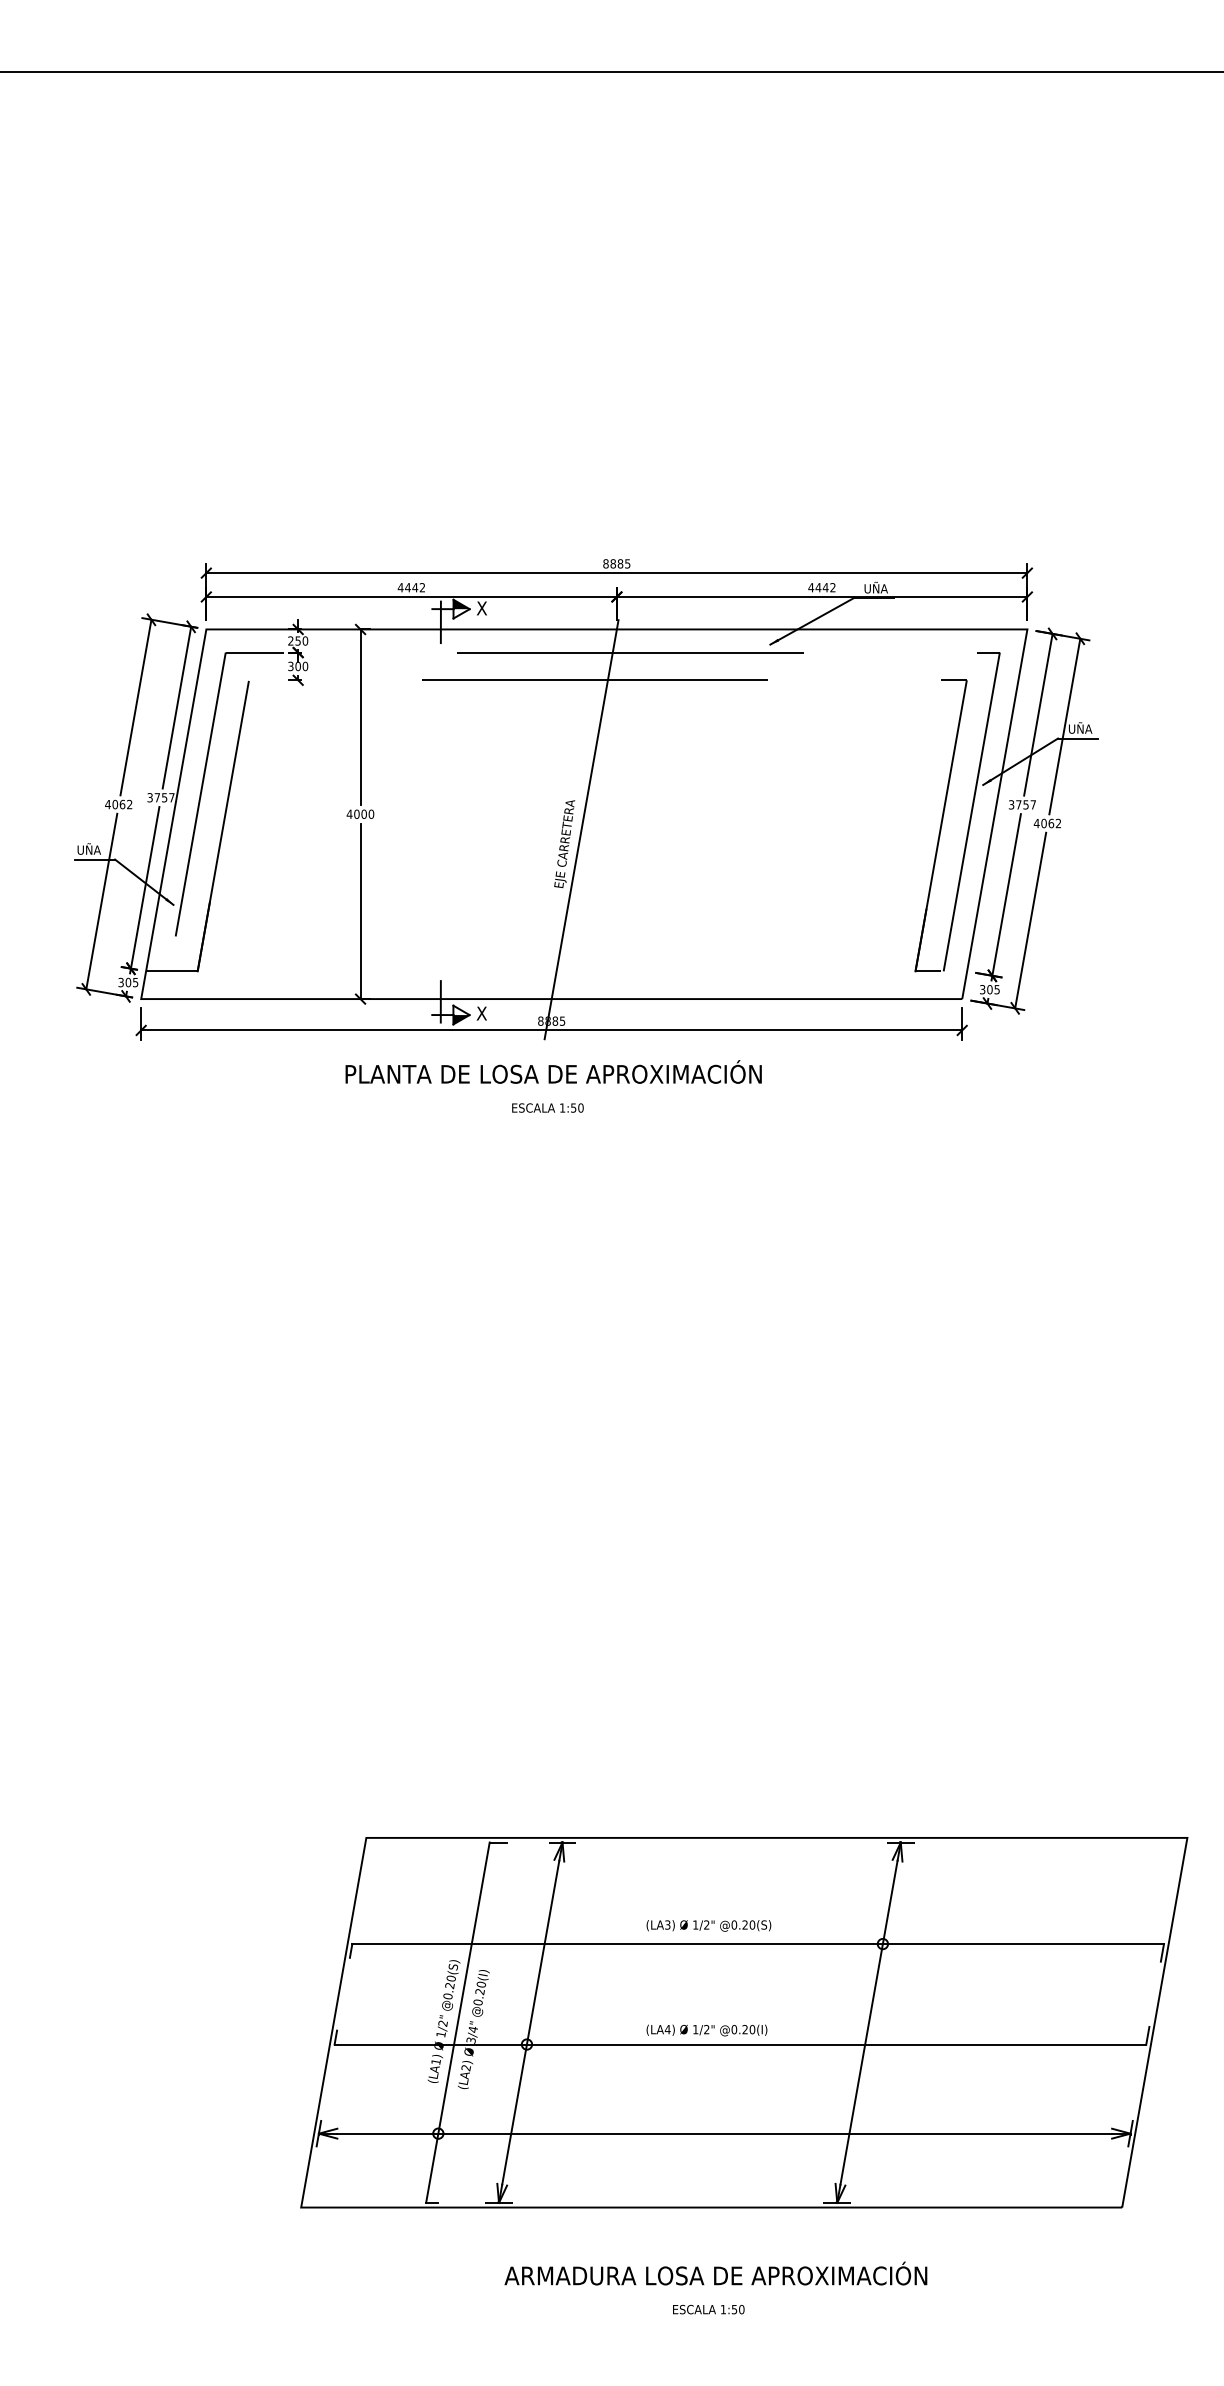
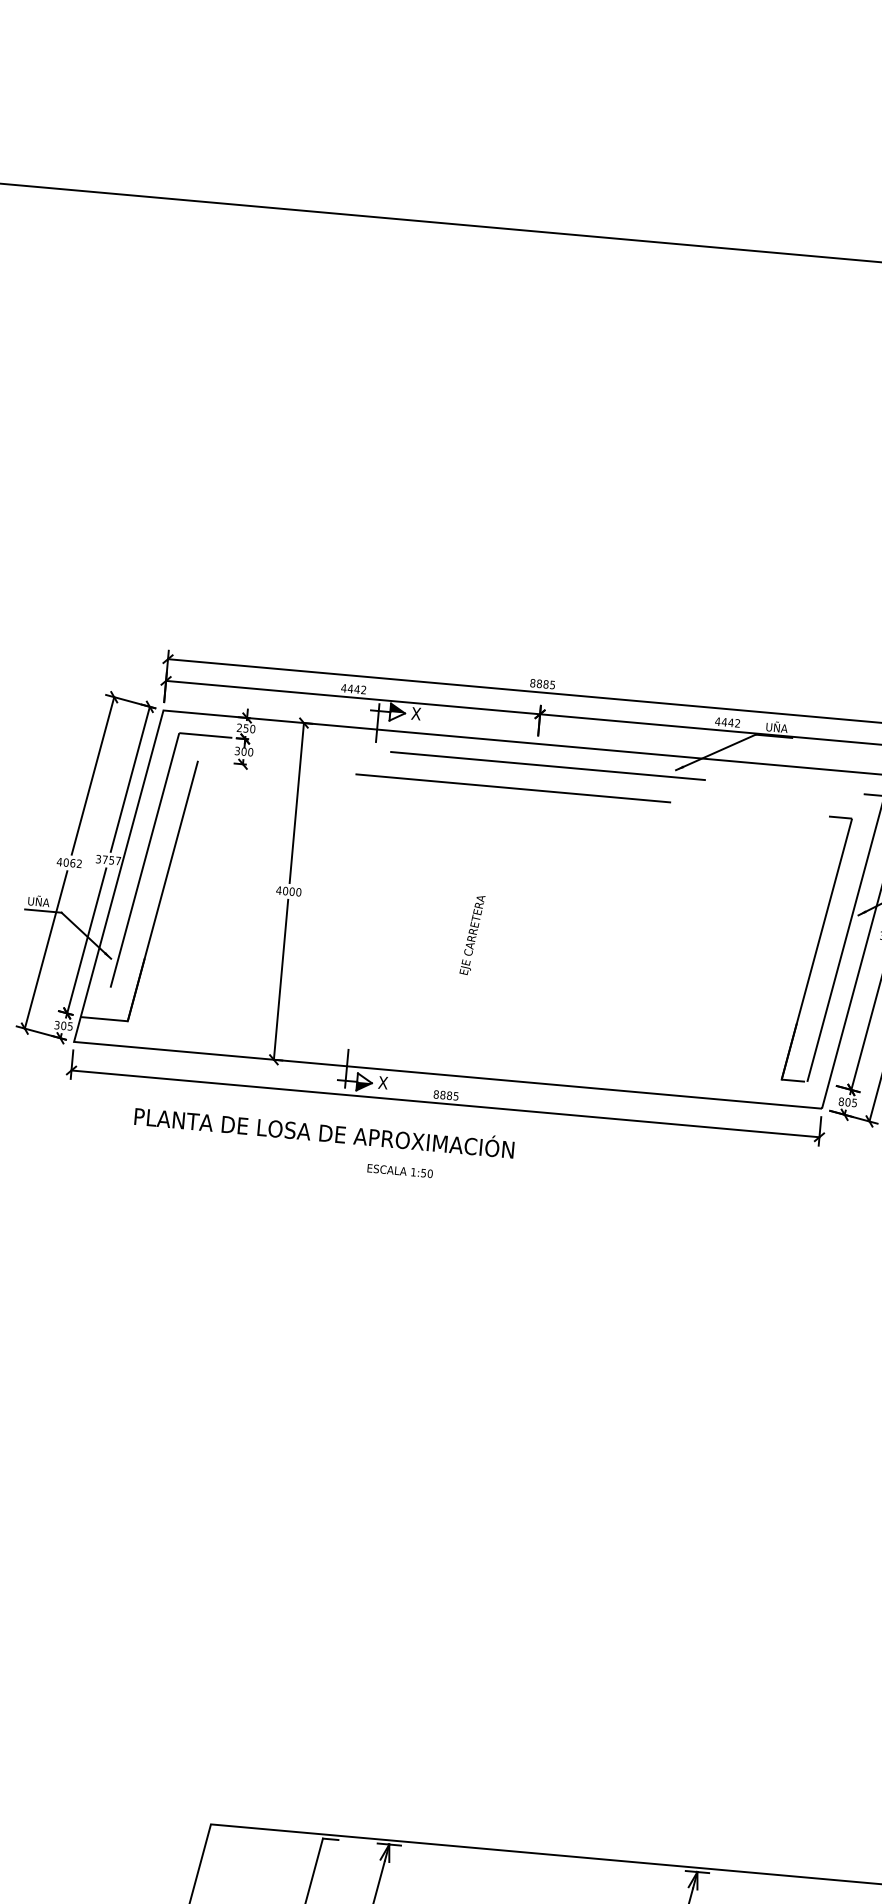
line: (581, 829) -> (488, 923), removed
text: (982, 989) -> (841, 1101), 305 -> 805
text: (553, 1071) -> (324, 1130), moved
text: (547, 1107) -> (399, 1170), moved

